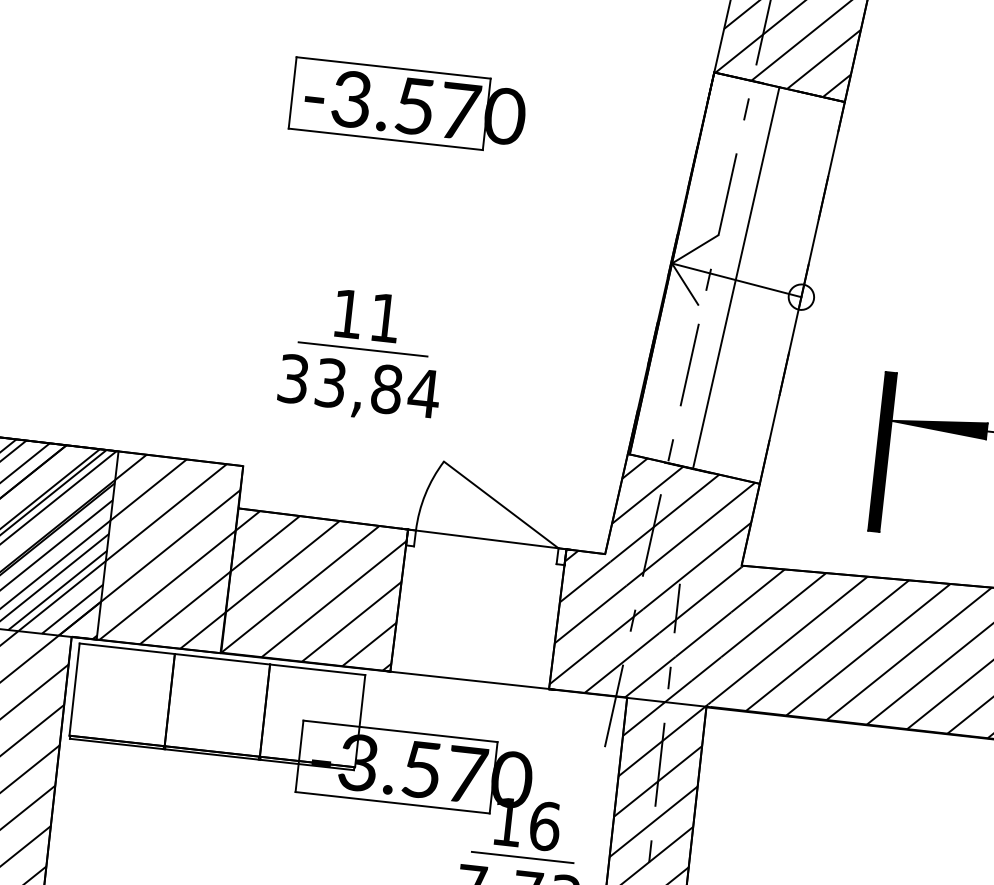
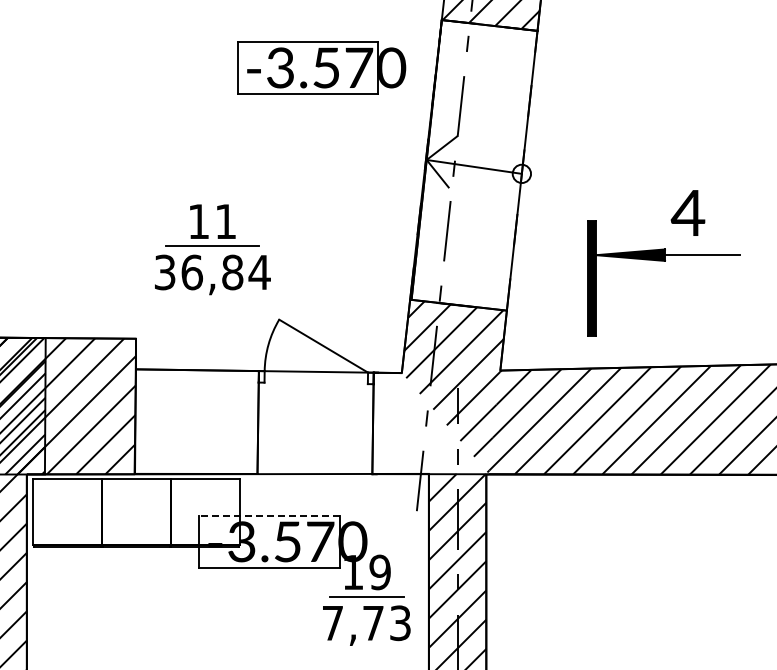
part: (408, 105) -> (321, 67), moved
line: (735, 278) -> (473, 165), removed
text: (331, 383) -> (192, 272), 33,84 -> 36,84
hatch: (314, 589) -> (196, 421), removed
hatch: (635, 627) -> (429, 423), removed
line: (399, 731) -> (268, 516), solid -> dashed
text: (545, 826) -> (380, 572), 16 -> 19

